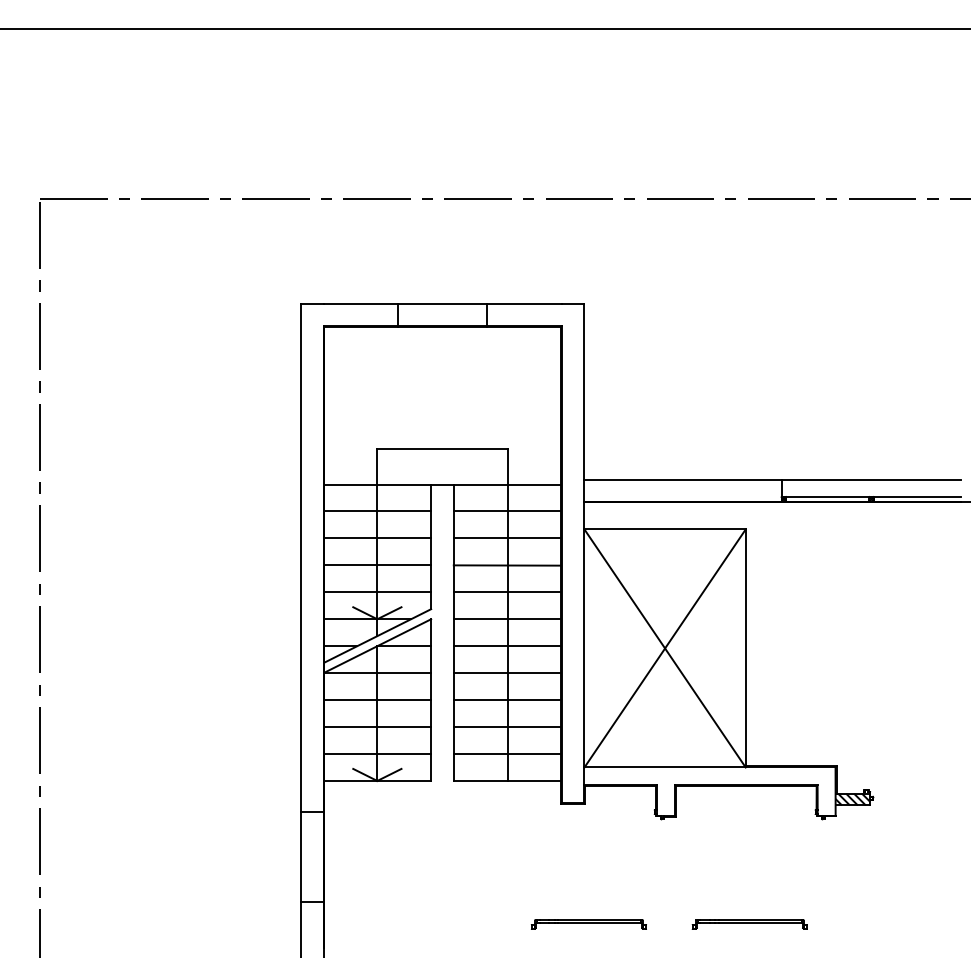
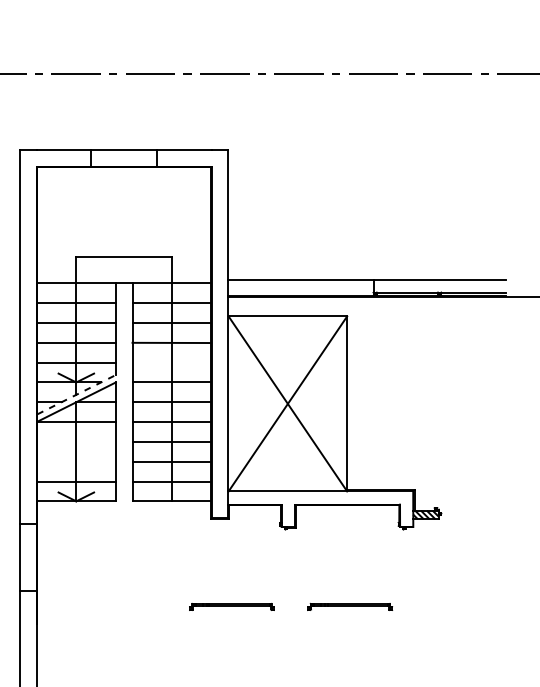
line: (506, 592) -> (171, 362), removed
line: (377, 635) -> (76, 394), solid -> dashed
line: (377, 700) -> (76, 442), removed
line: (377, 727) -> (76, 462), removed

